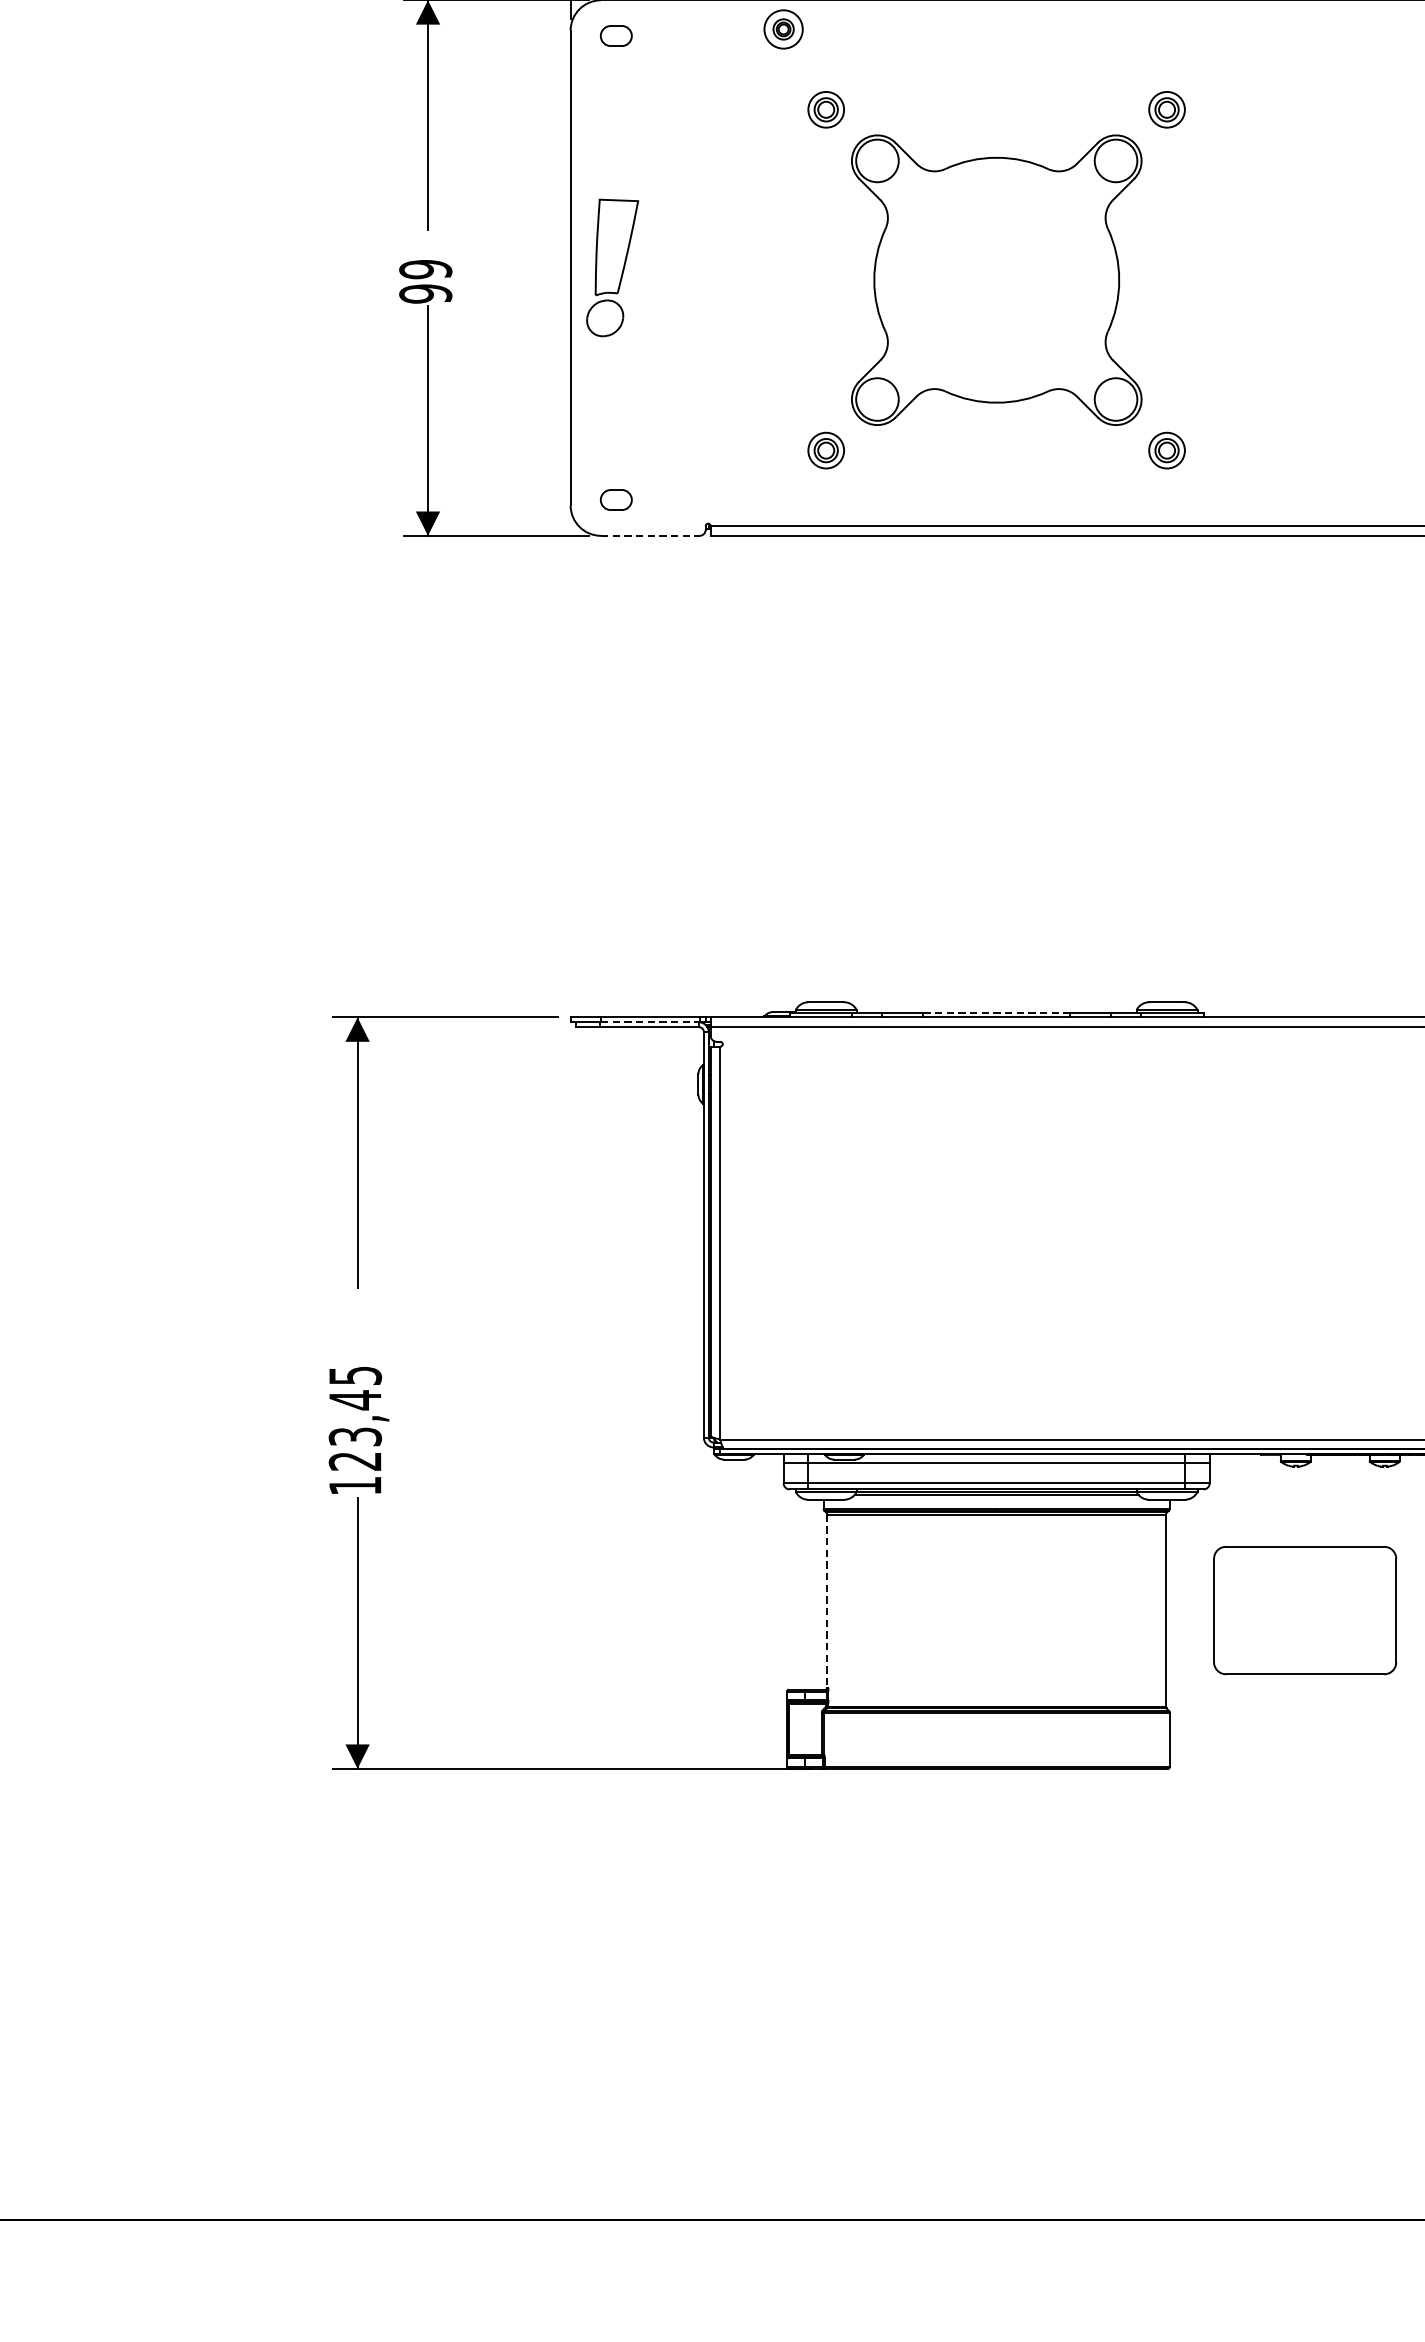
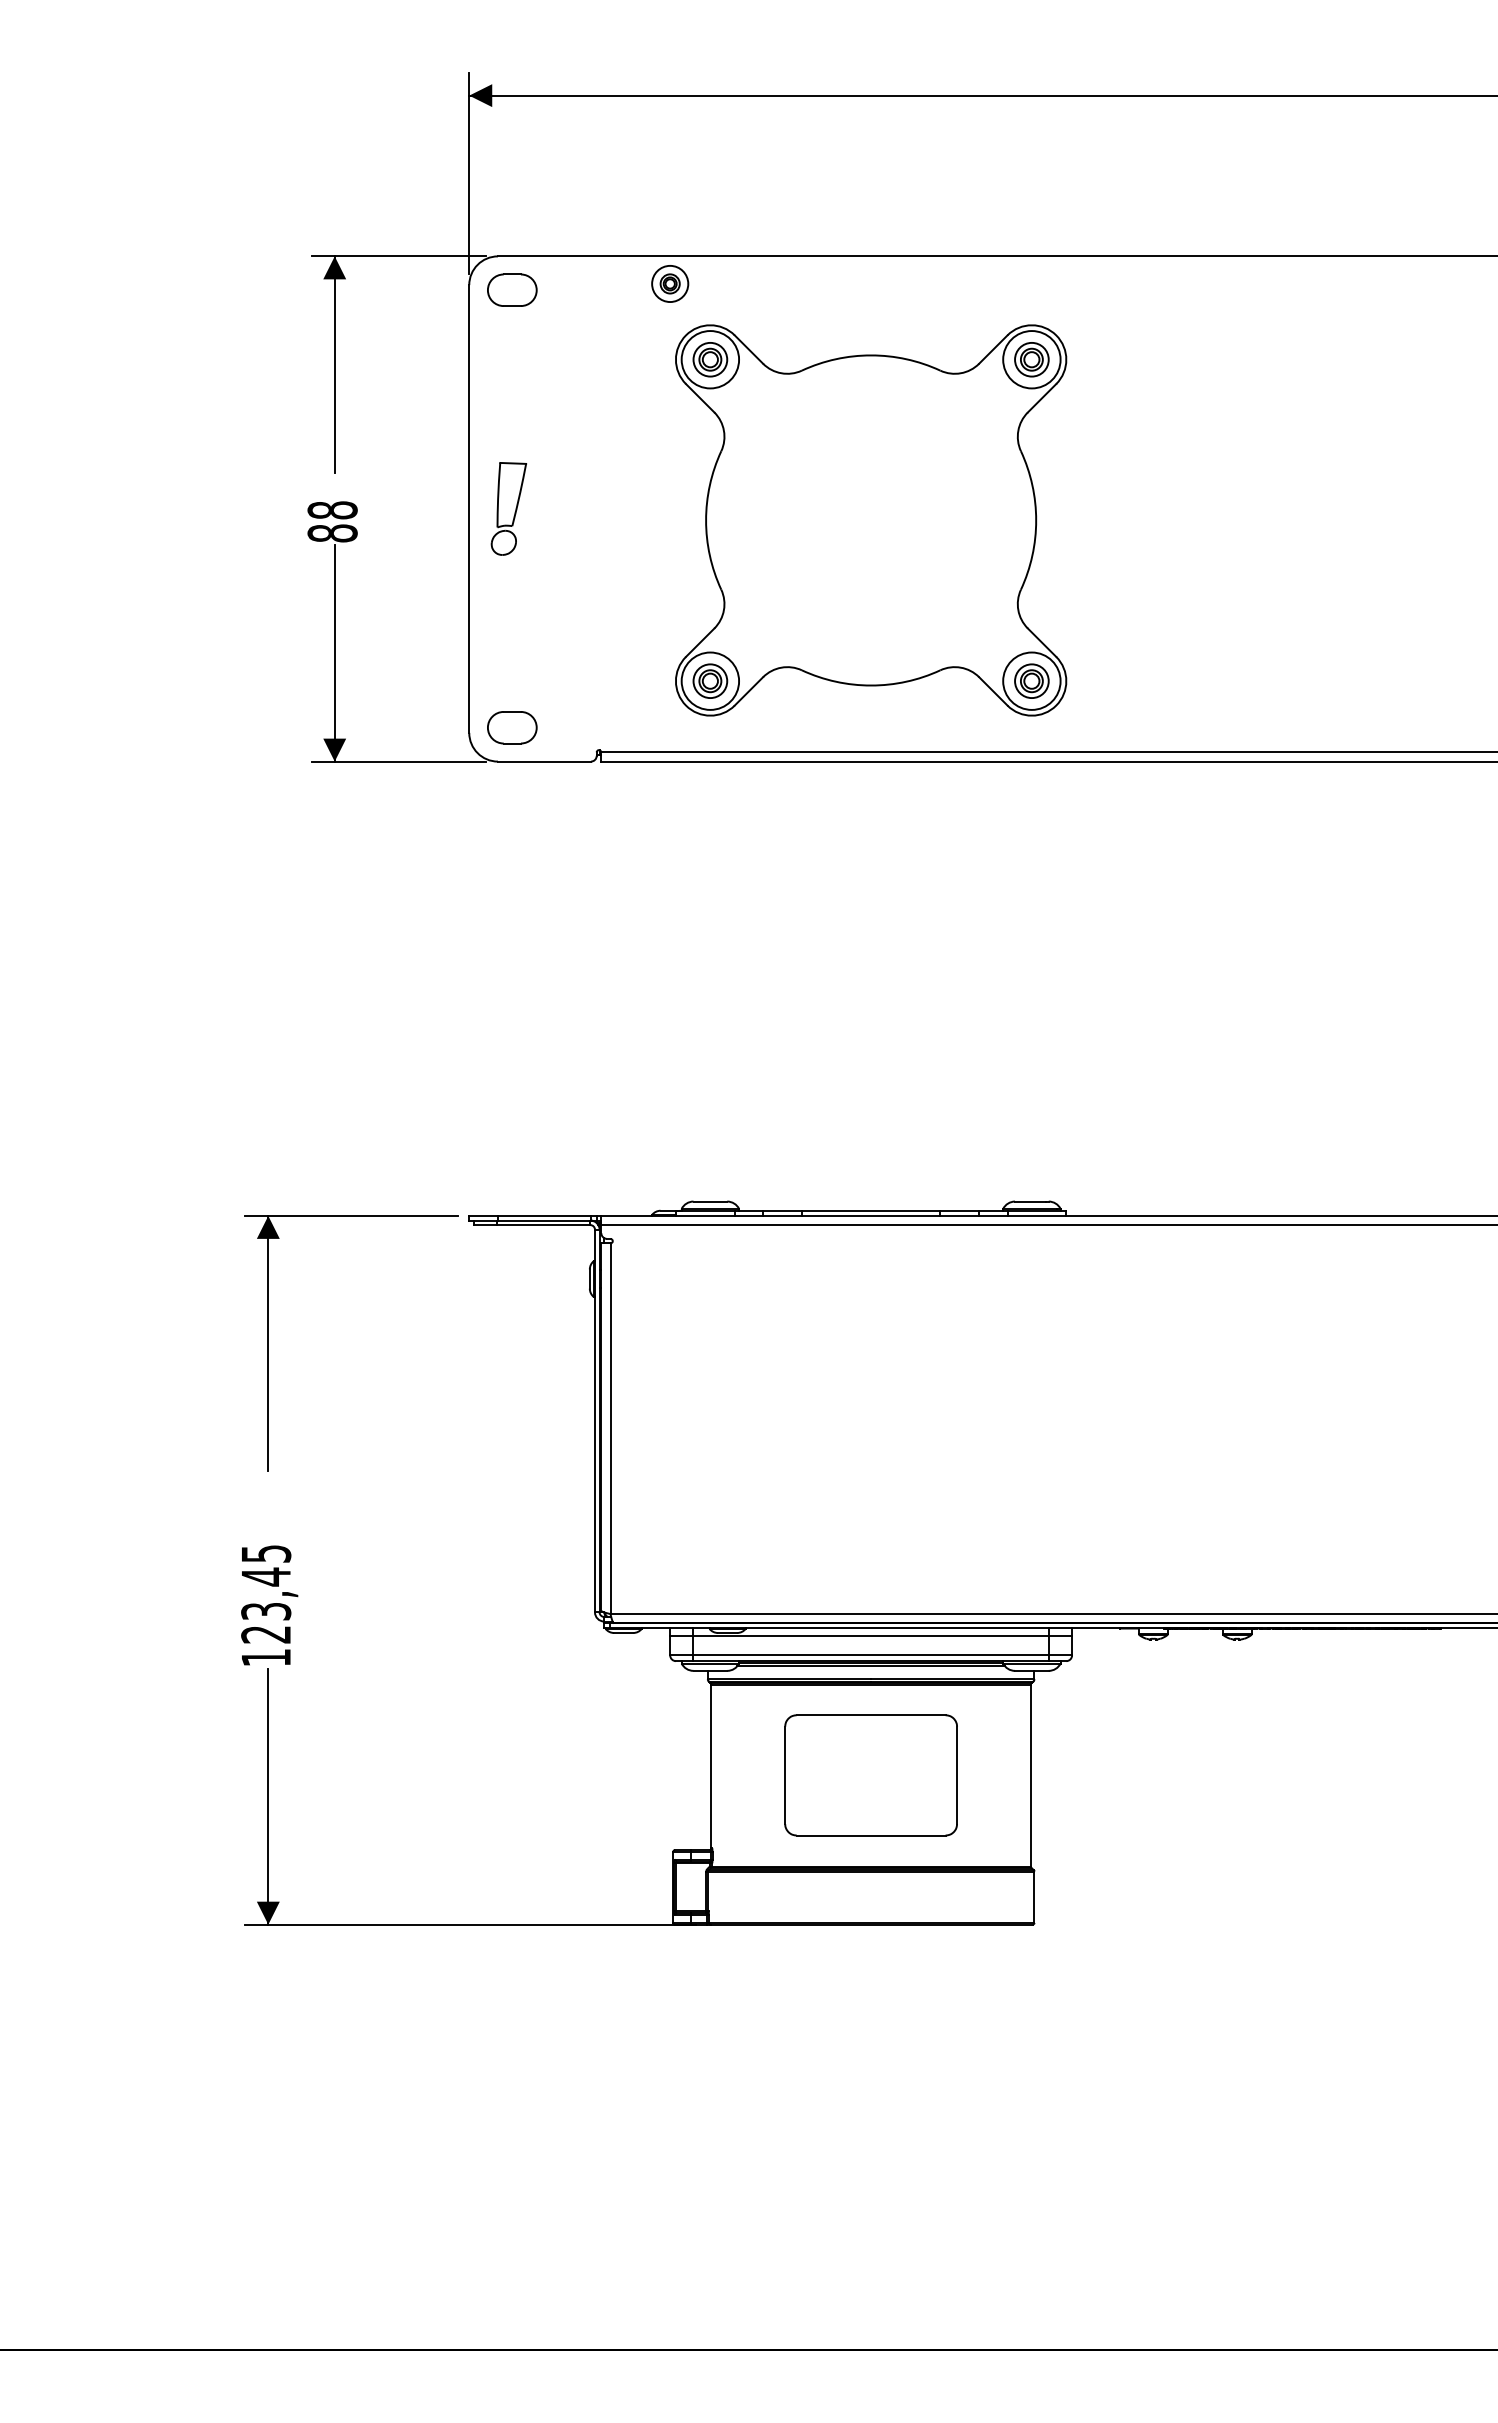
part: (616, 35) -> (512, 289), size x1.67
part: (612, 267) -> (508, 508), size x0.71
part: (997, 280) -> (871, 520), size x1.43
text: (425, 281) -> (332, 521), 99 -> 88
part: (616, 499) -> (512, 727), size x1.67
line: (650, 535) -> (544, 761), dashed -> solid
line: (997, 1012) -> (871, 1211), dashed -> solid
line: (650, 1022) -> (544, 1220), dashed -> solid
line: (827, 1601) -> (711, 1766), dashed -> solid
part: (1304, 1610) -> (870, 1775), moved

